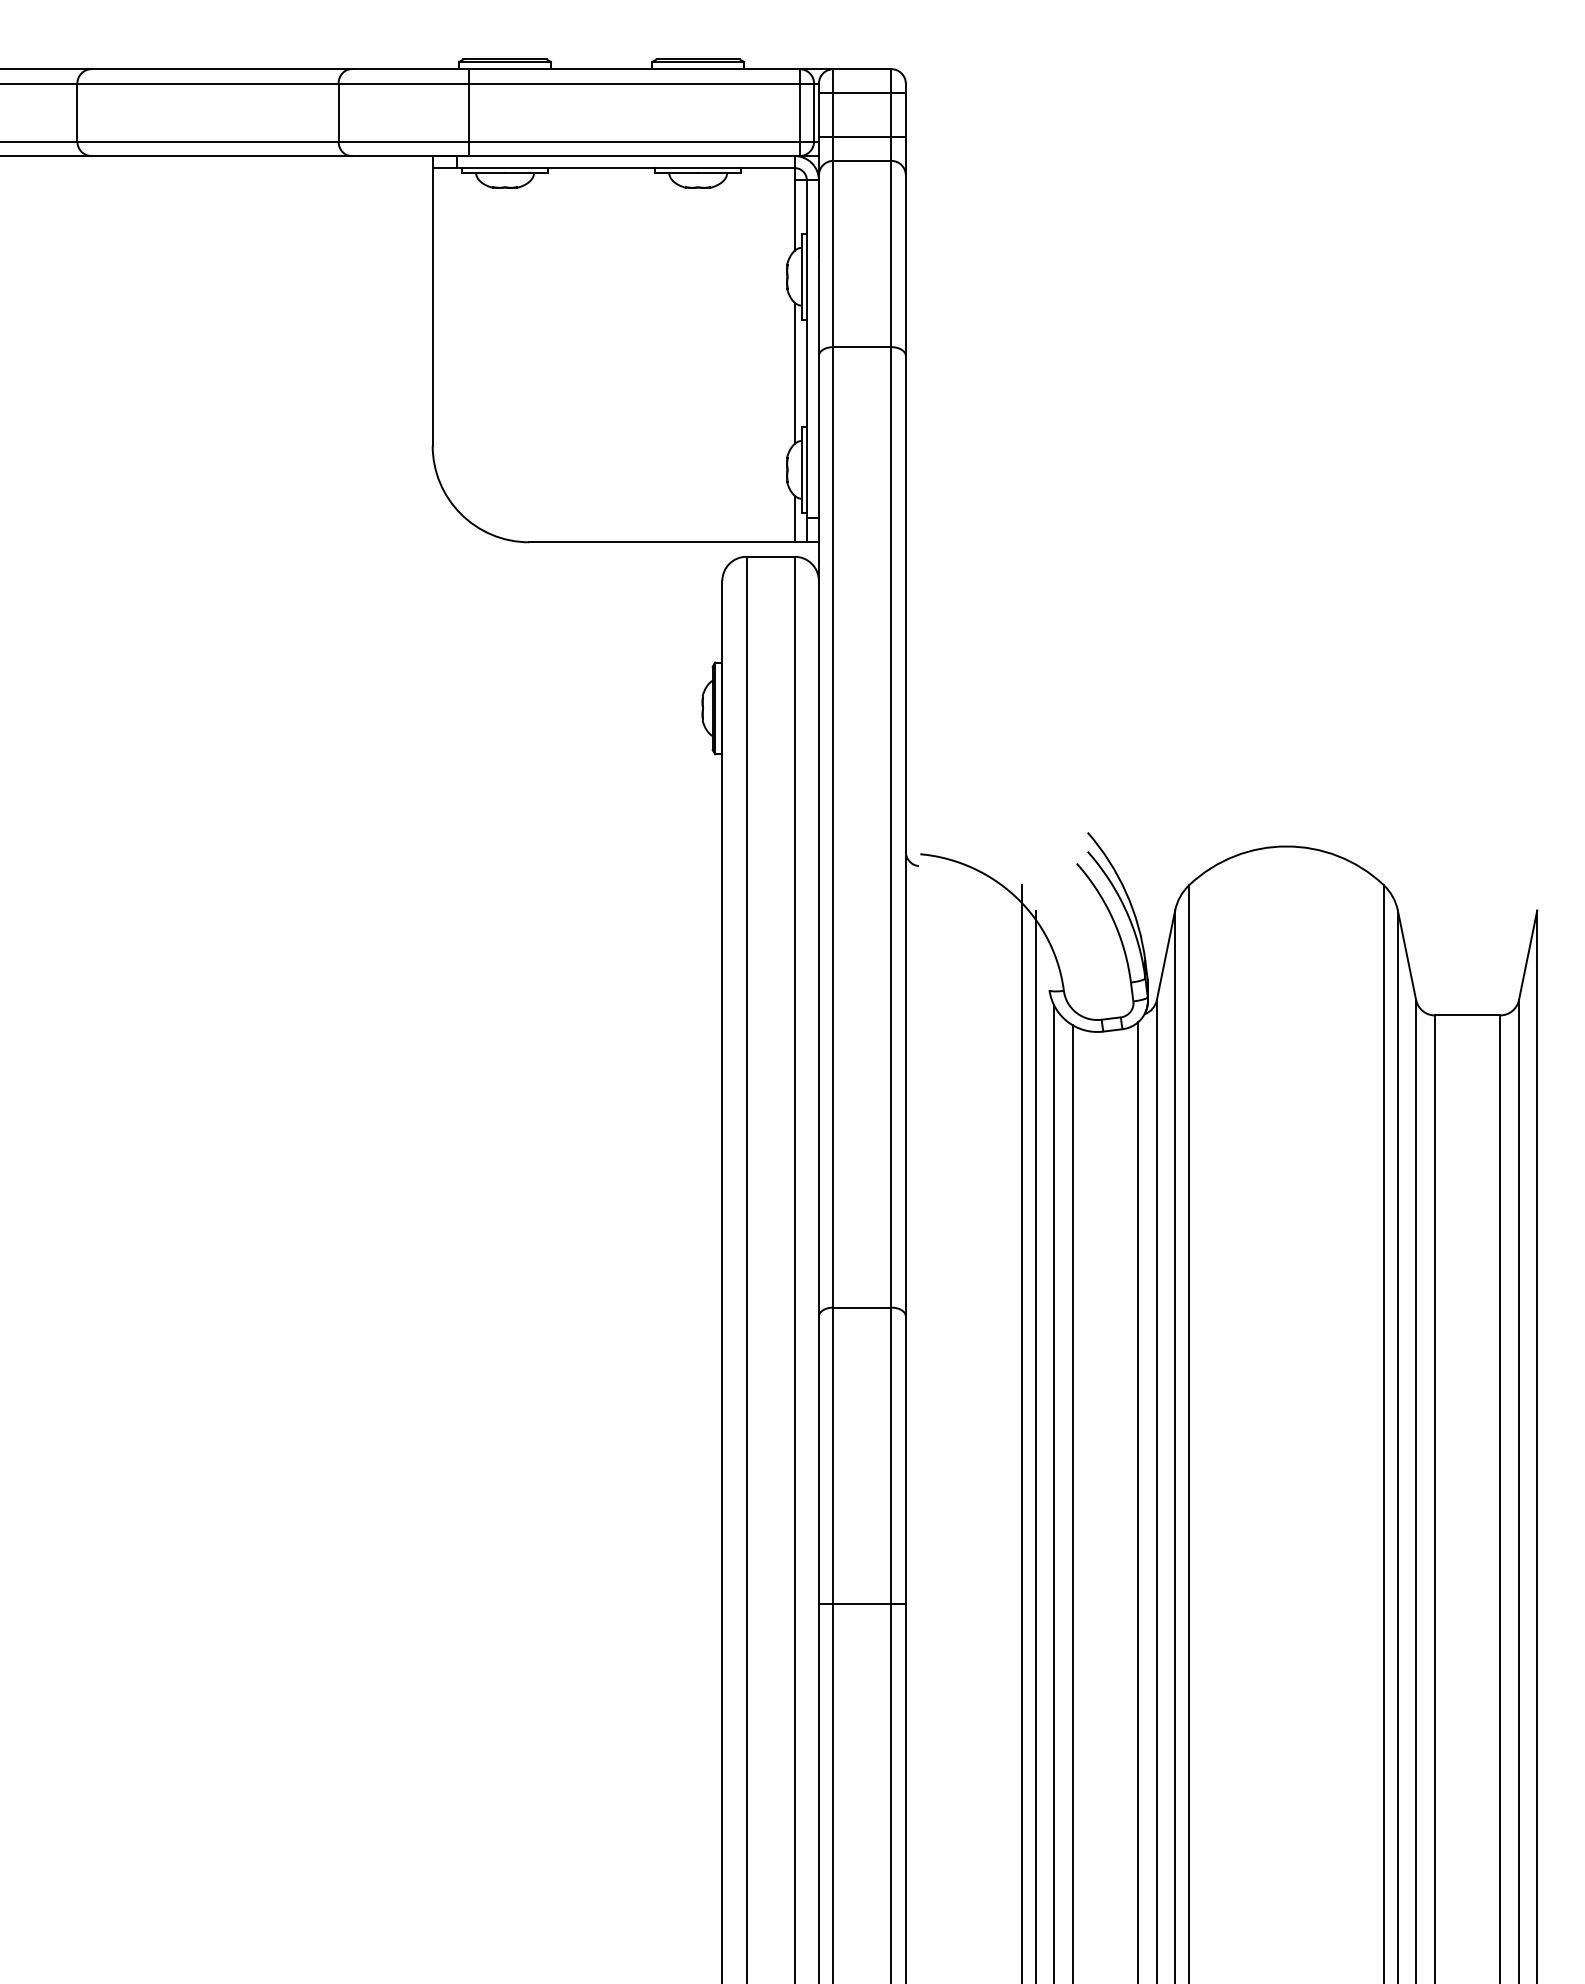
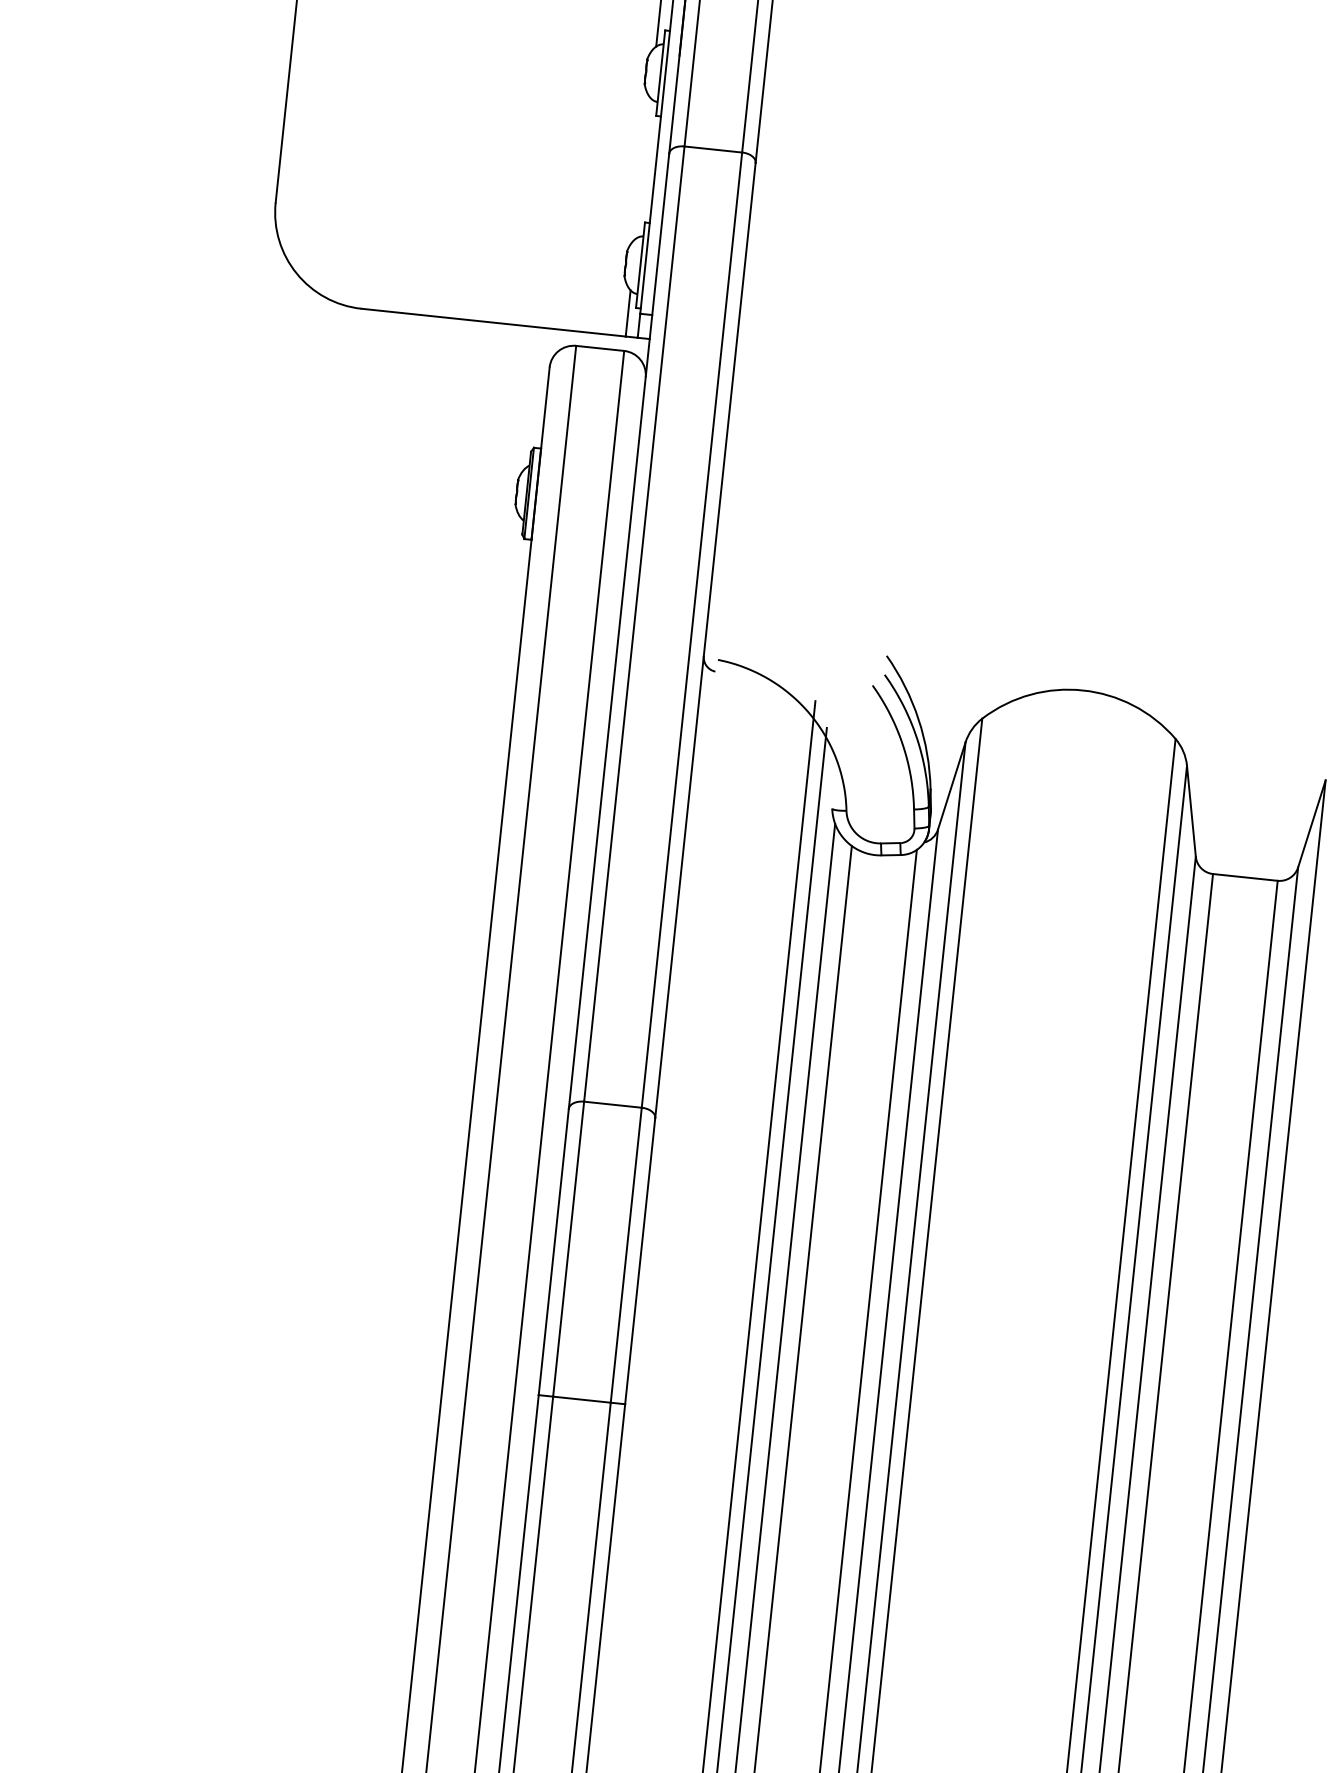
line: (794, 372) -> (643, 167), removed

